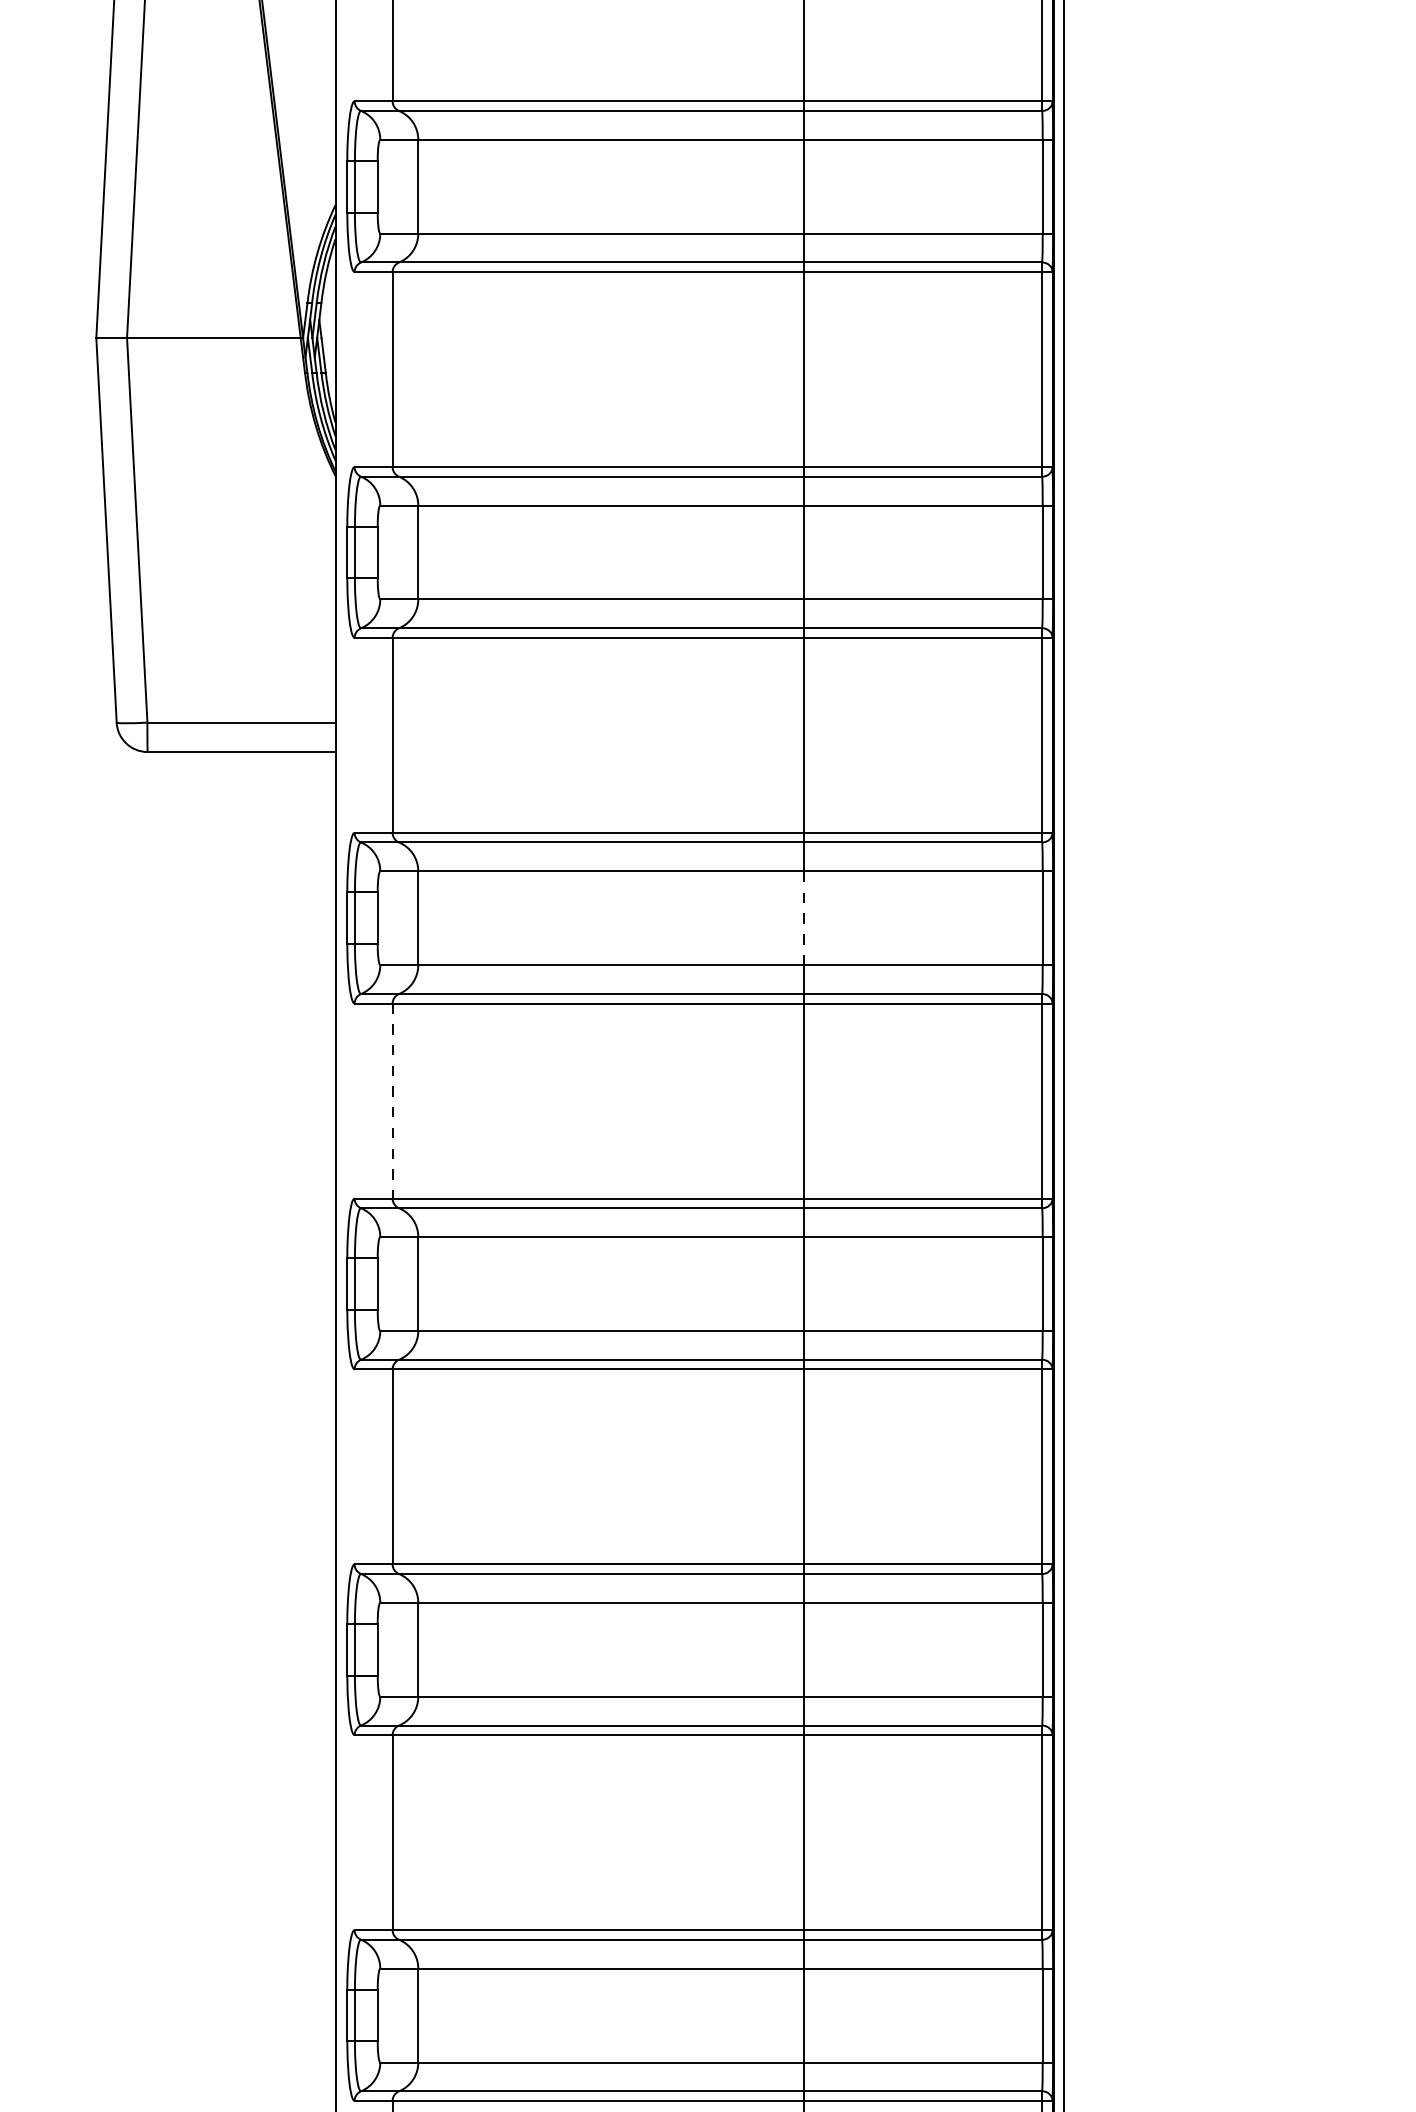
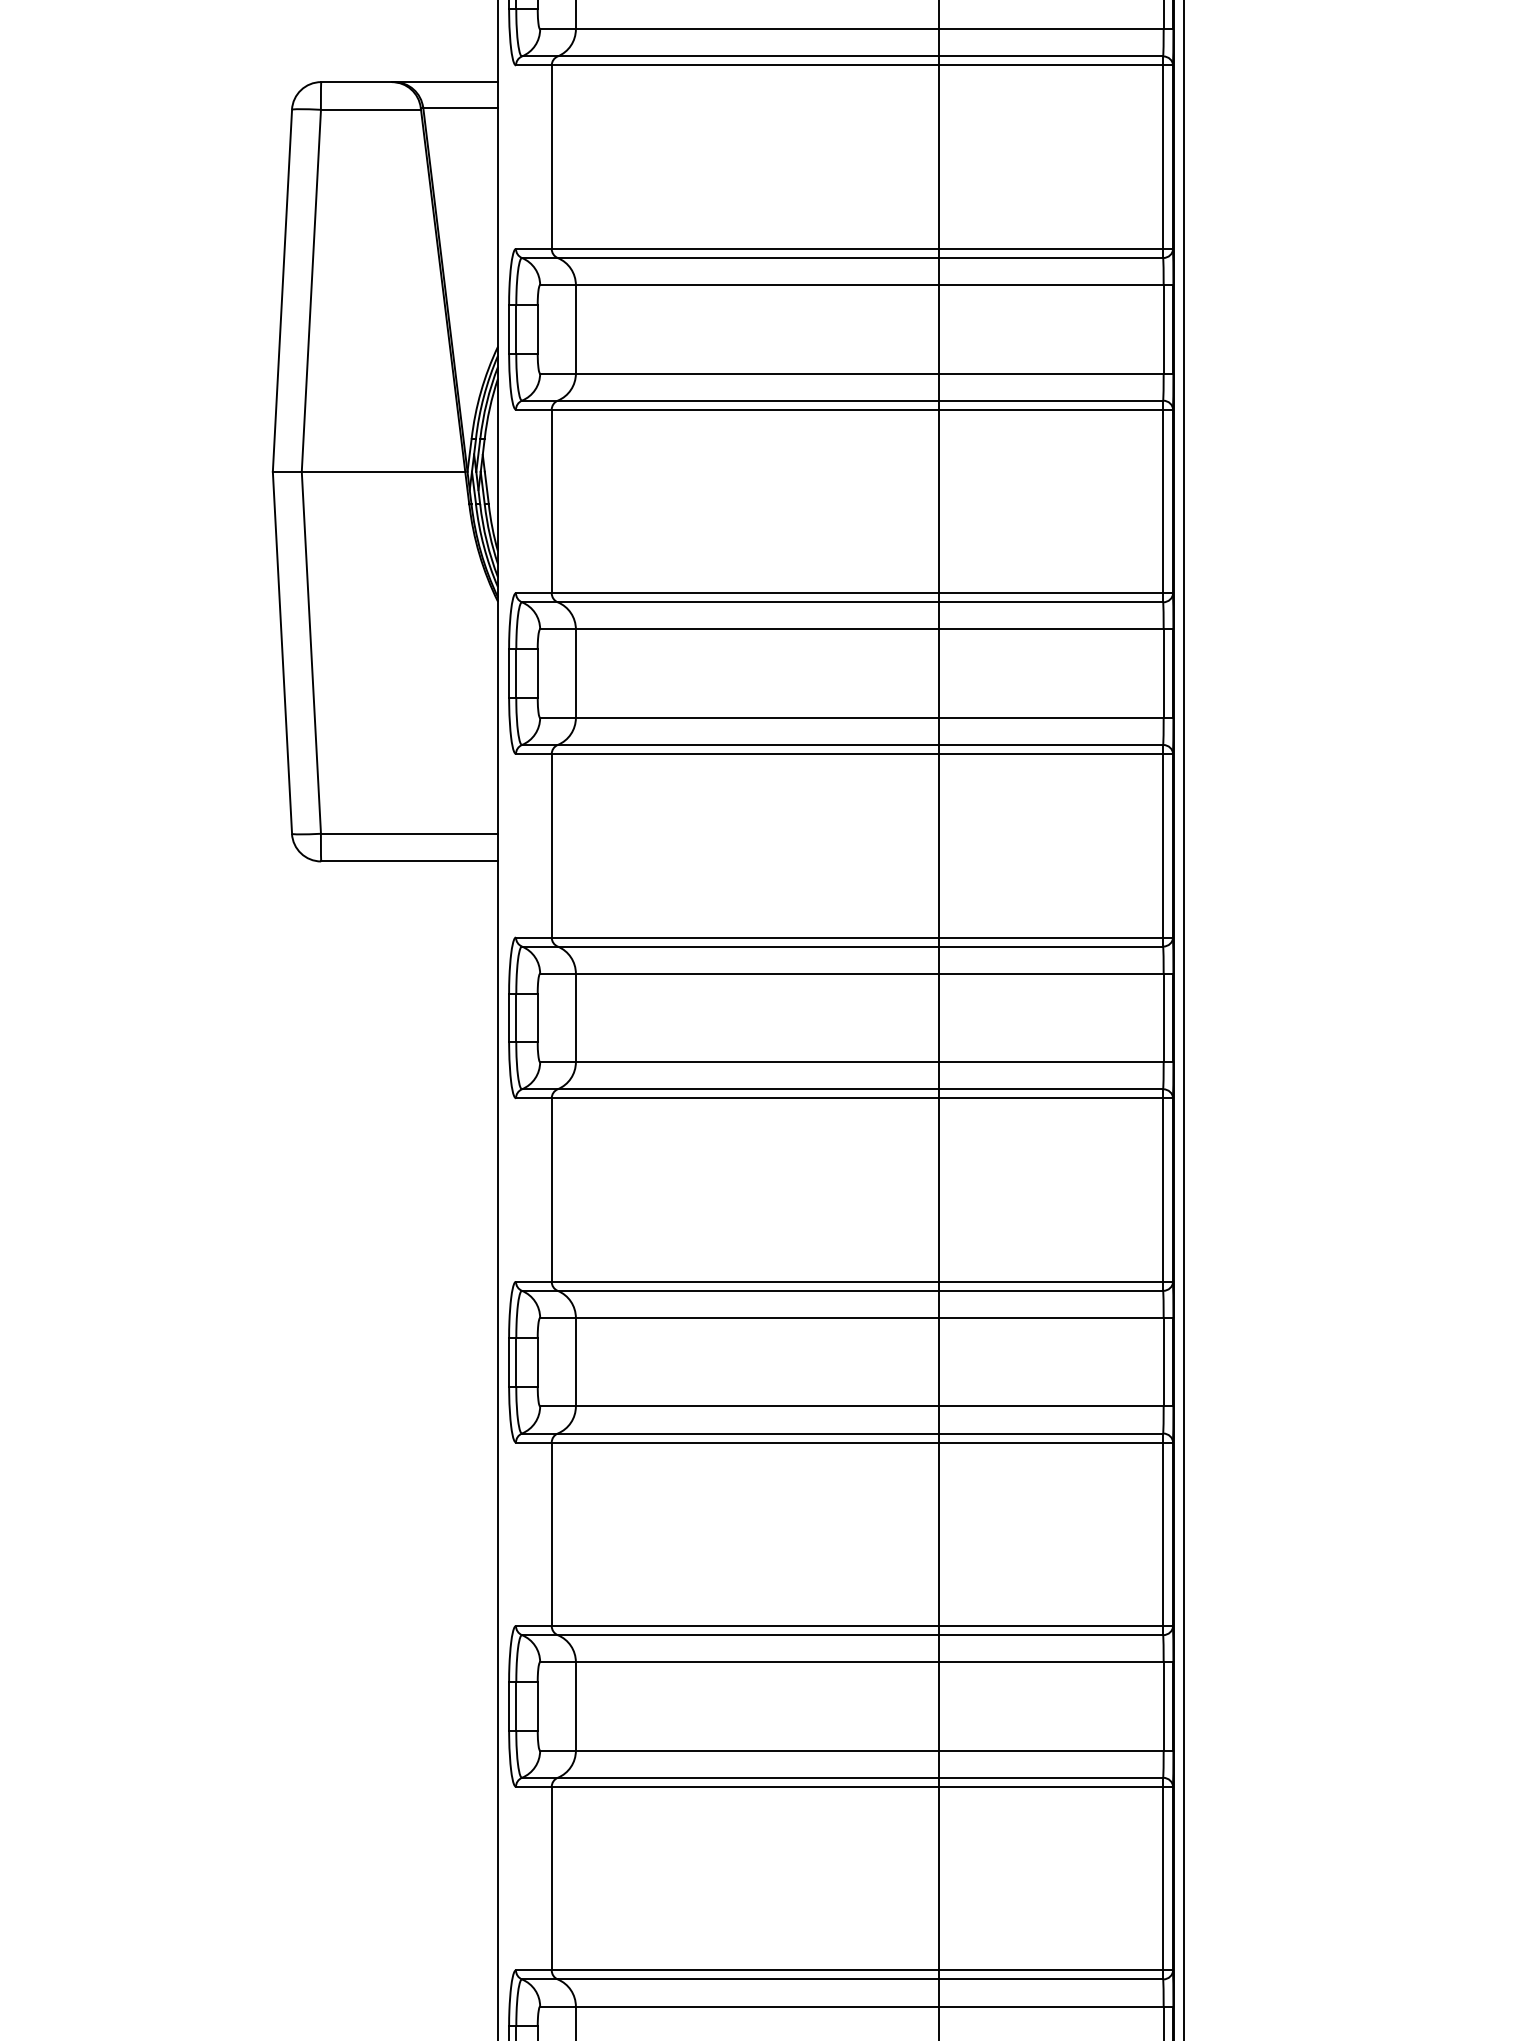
line: (803, 917) -> (938, 1017), dashed -> solid
line: (392, 1101) -> (551, 1190), dashed -> solid

